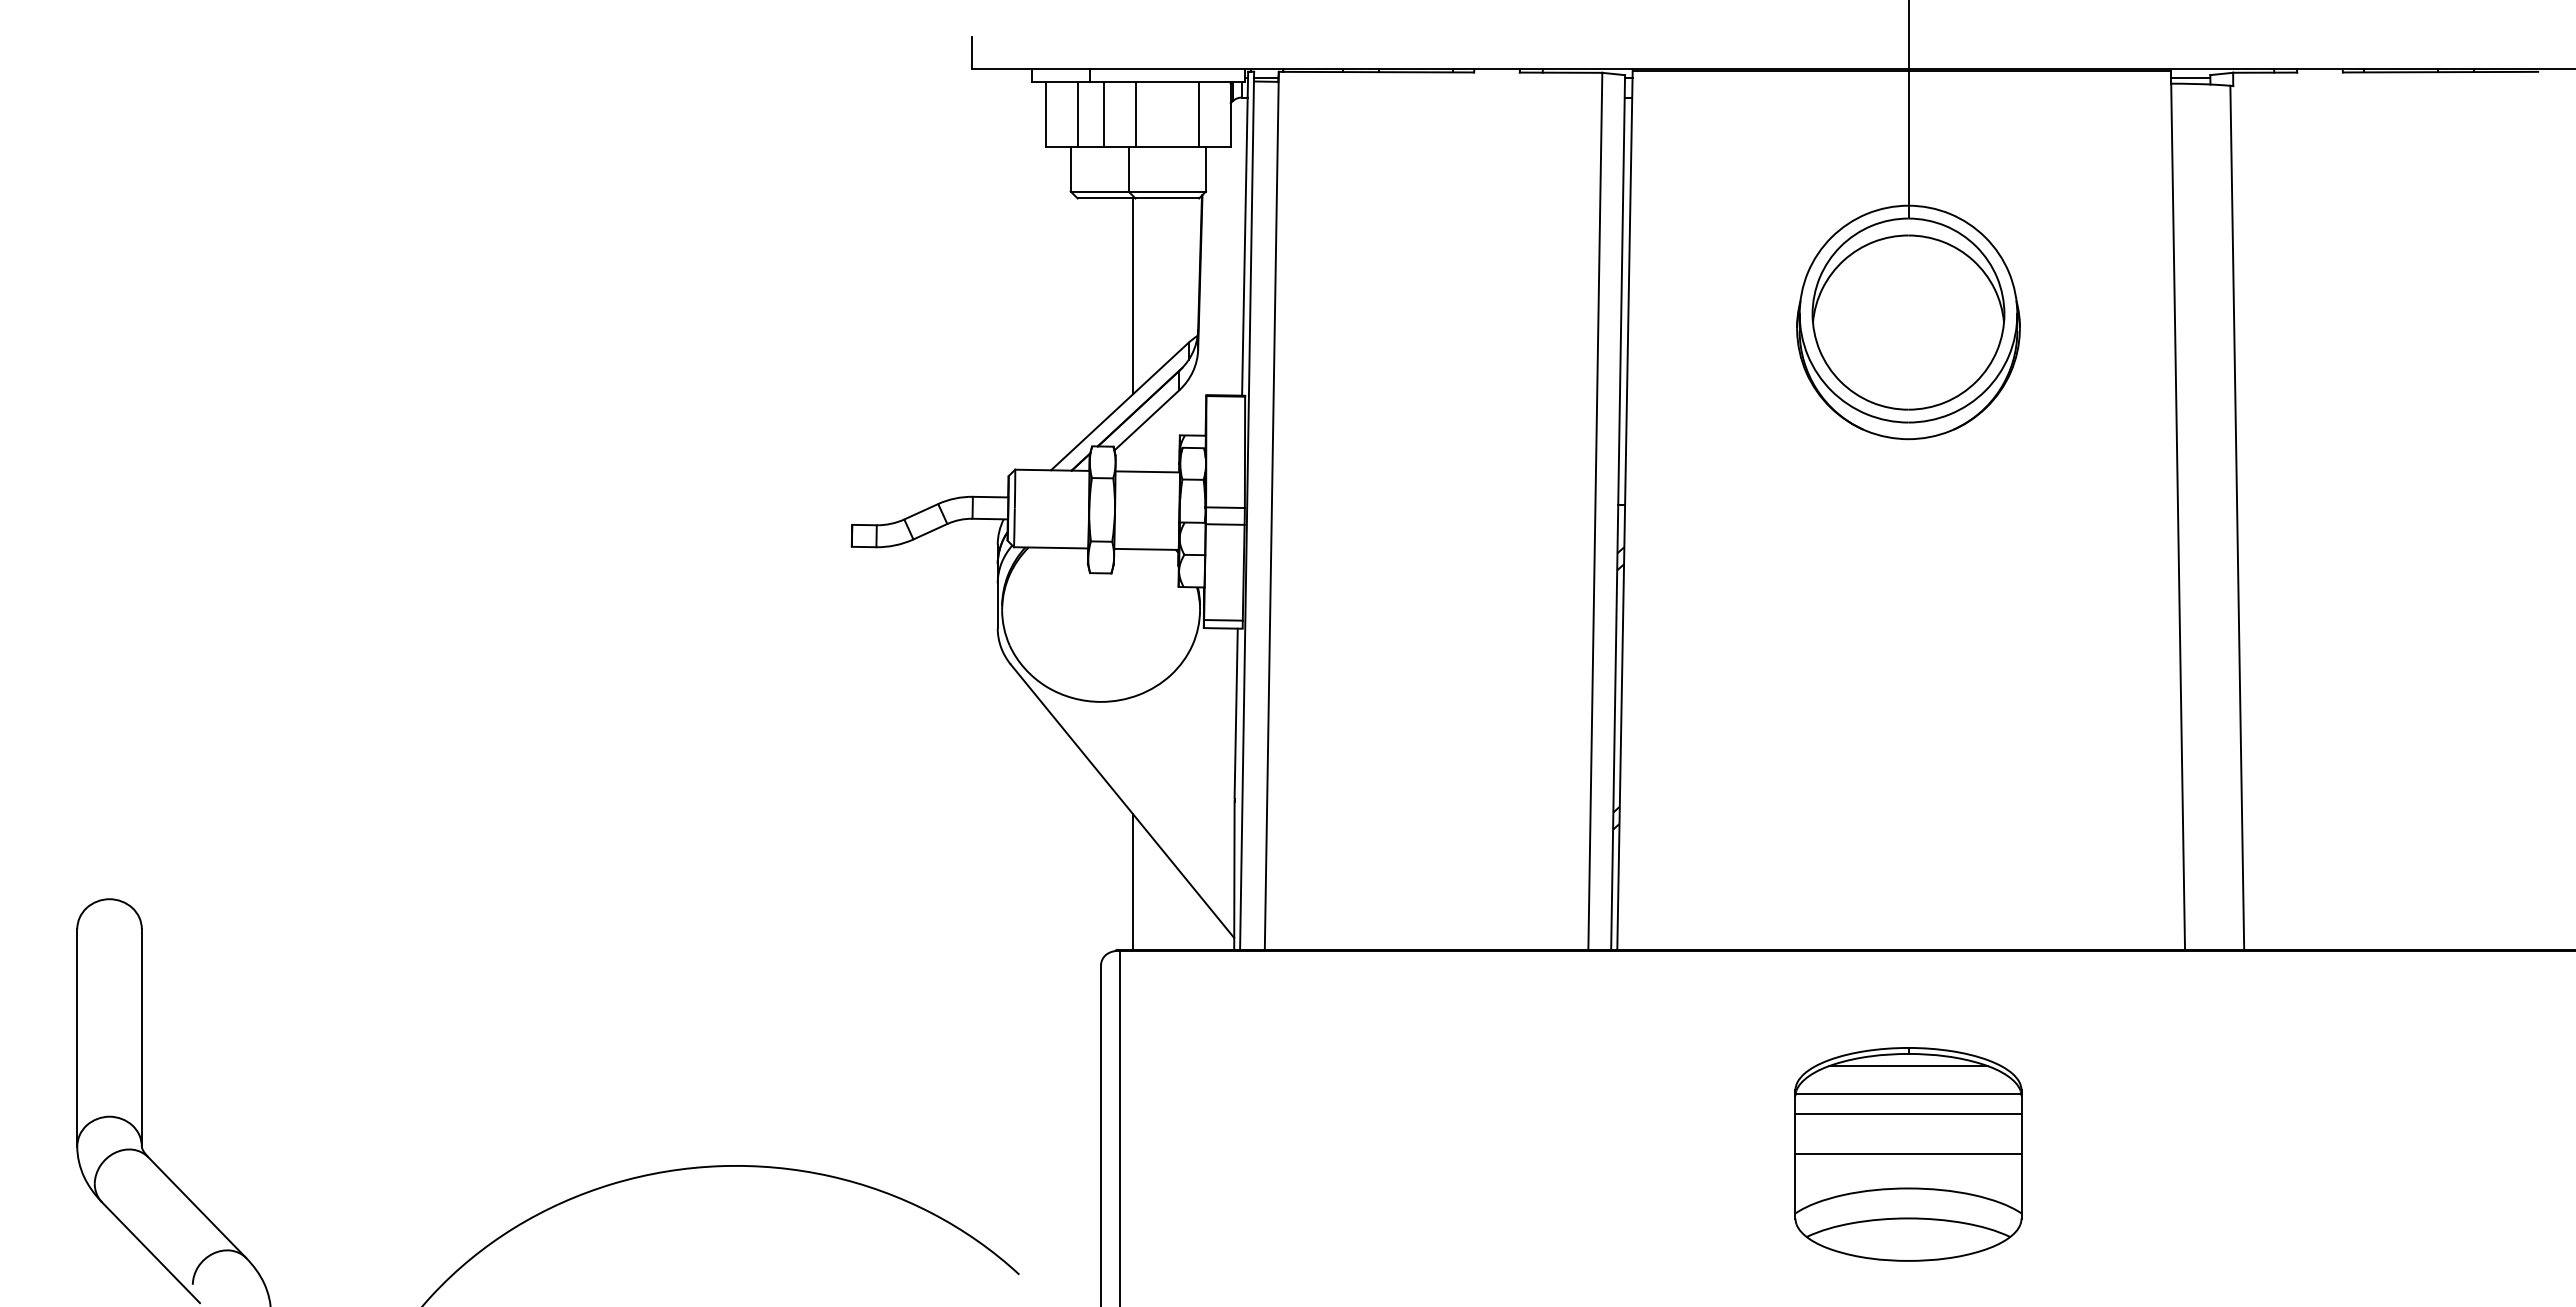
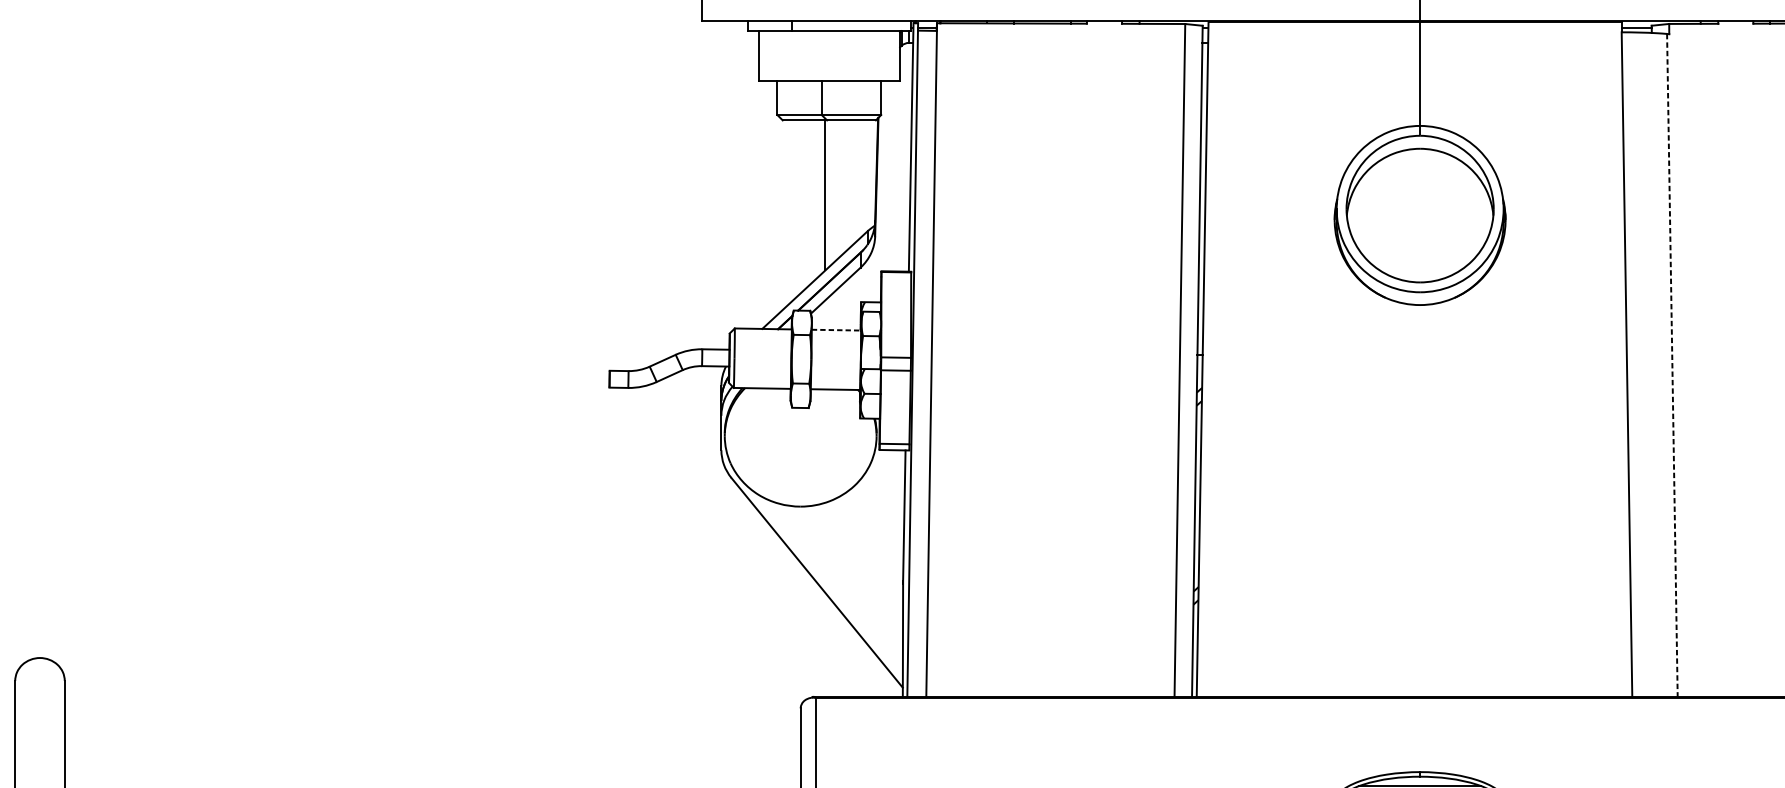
line: (1077, 114) -> (782, 55), removed
line: (1103, 114) -> (802, 55), removed
line: (1135, 114) -> (827, 55), removed
line: (1199, 114) -> (876, 55), removed
line: (1148, 471) -> (837, 329), solid -> dashed
line: (2237, 518) -> (1672, 365), solid -> dashed
line: (1133, 881) -> (825, 644), removed

